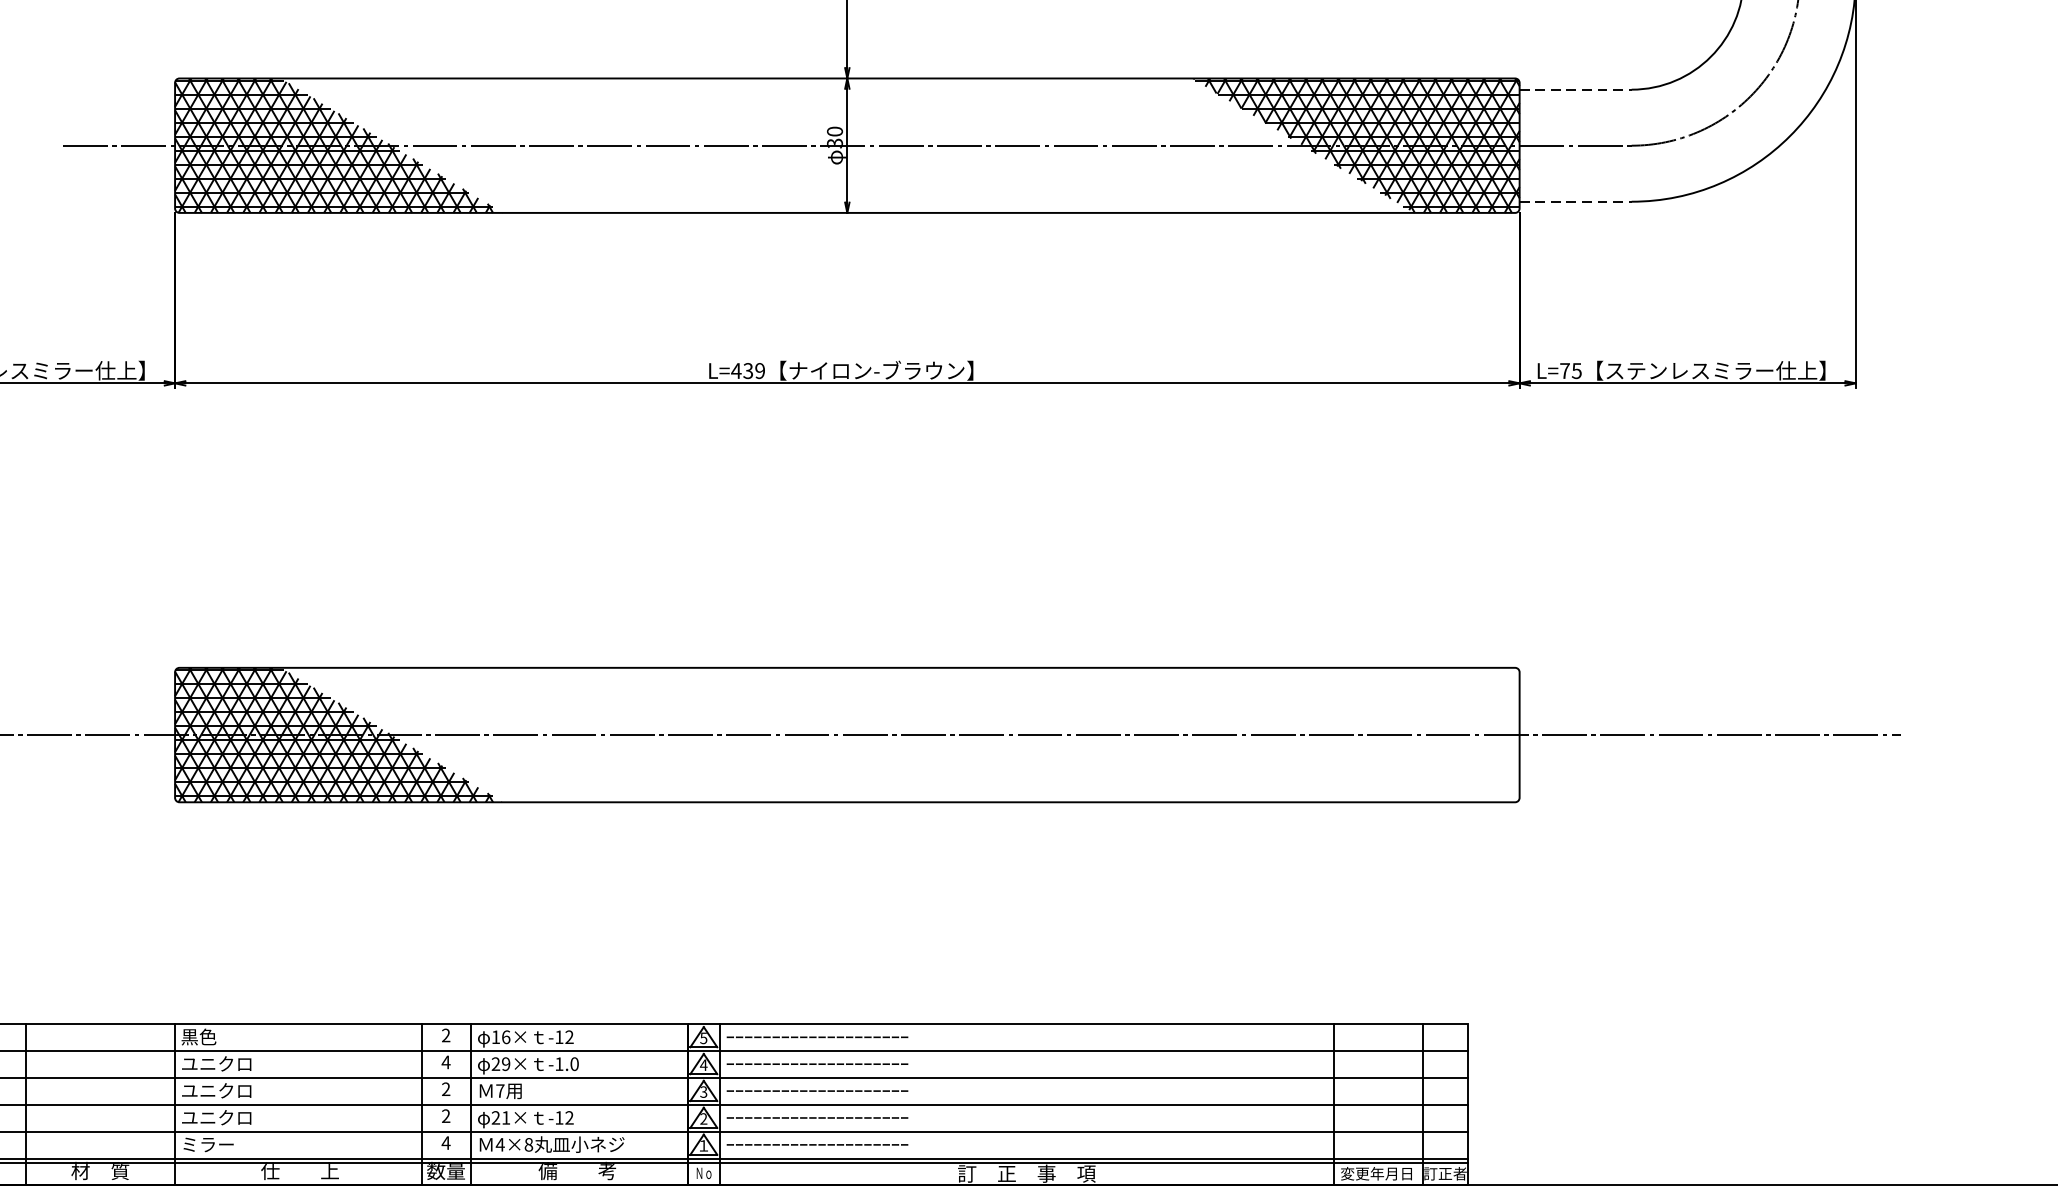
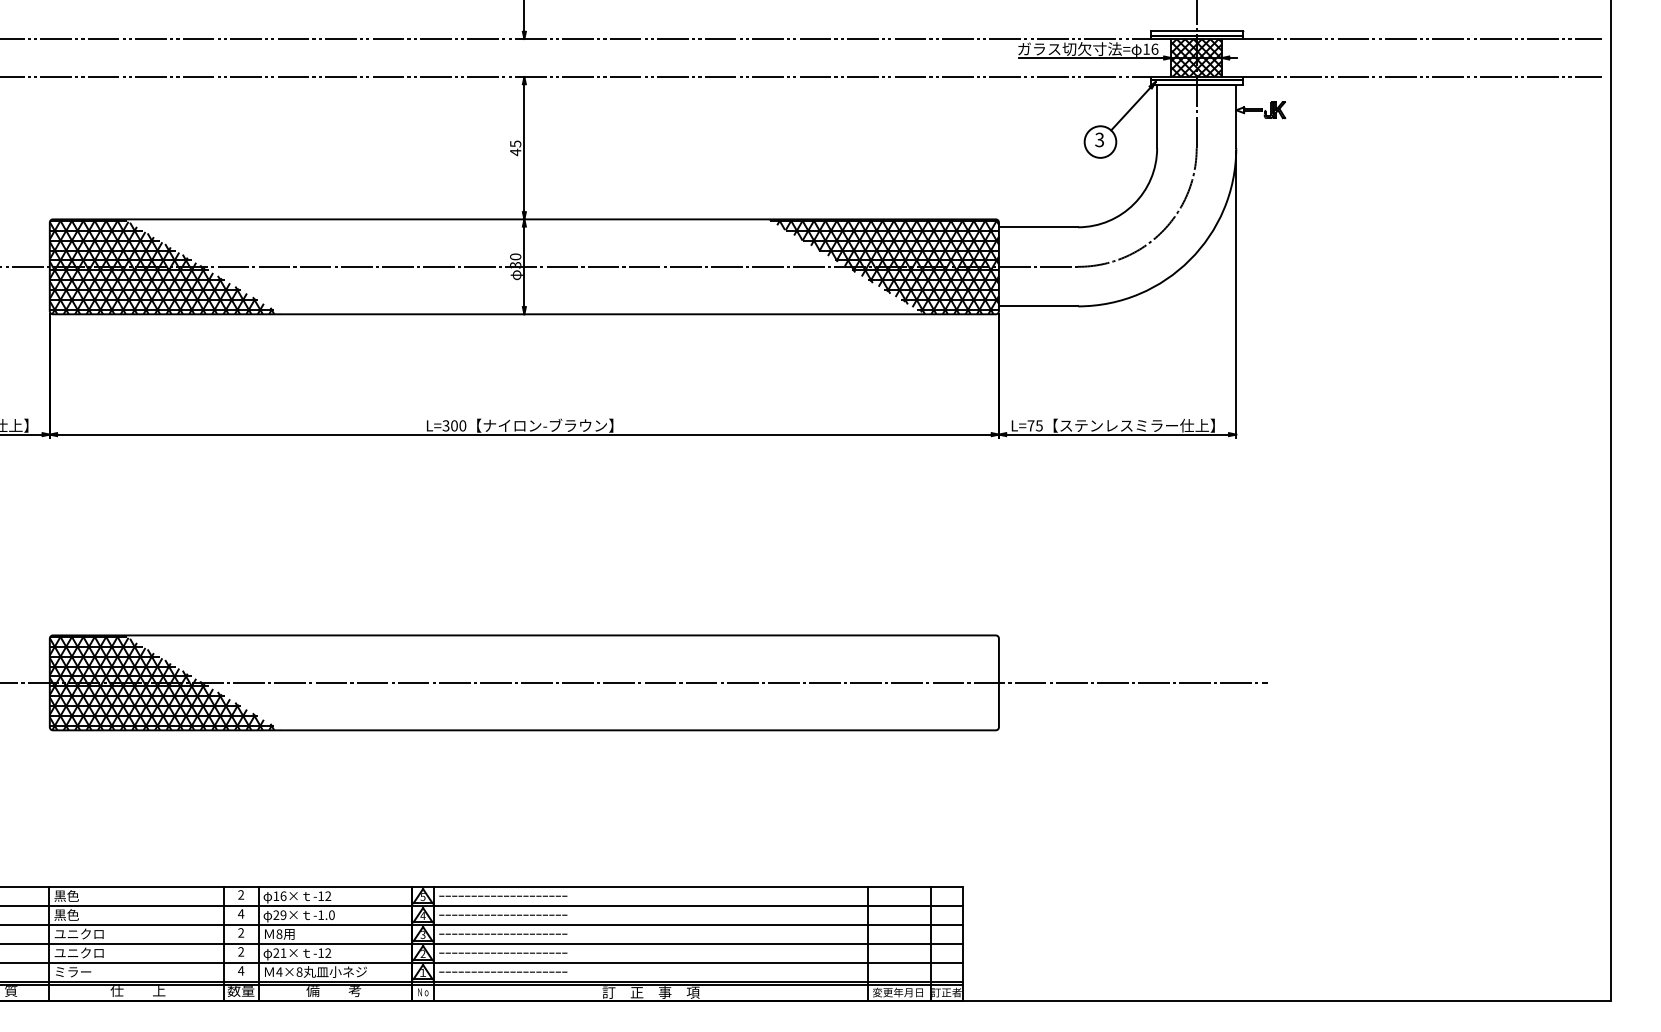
line: (1575, 89) -> (1038, 227), dashed -> solid
line: (1575, 201) -> (1038, 306), dashed -> solid
text: (748, 370) -> (454, 425), L=439 -> L=300
text: (215, 1063) -> (78, 914), ユニクロ -> 黒色
text: (500, 1091) -> (279, 934), 7 -> 8

